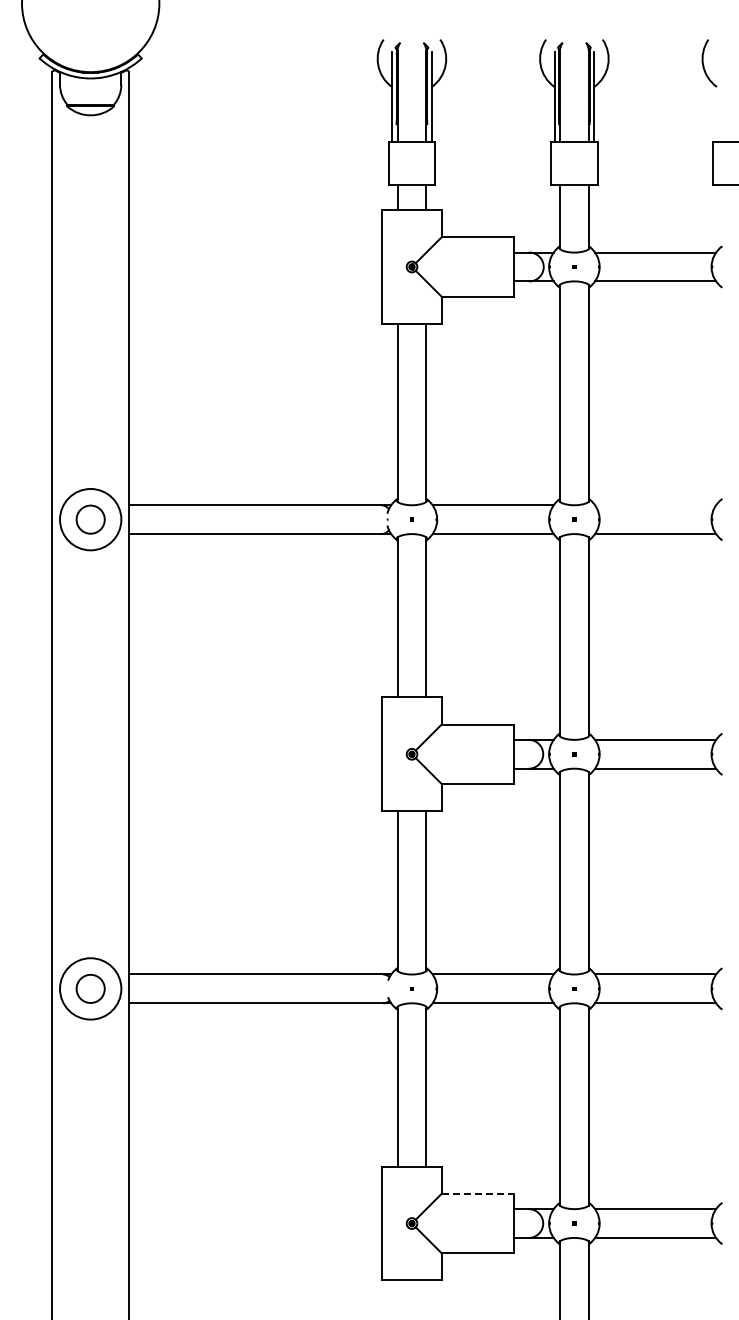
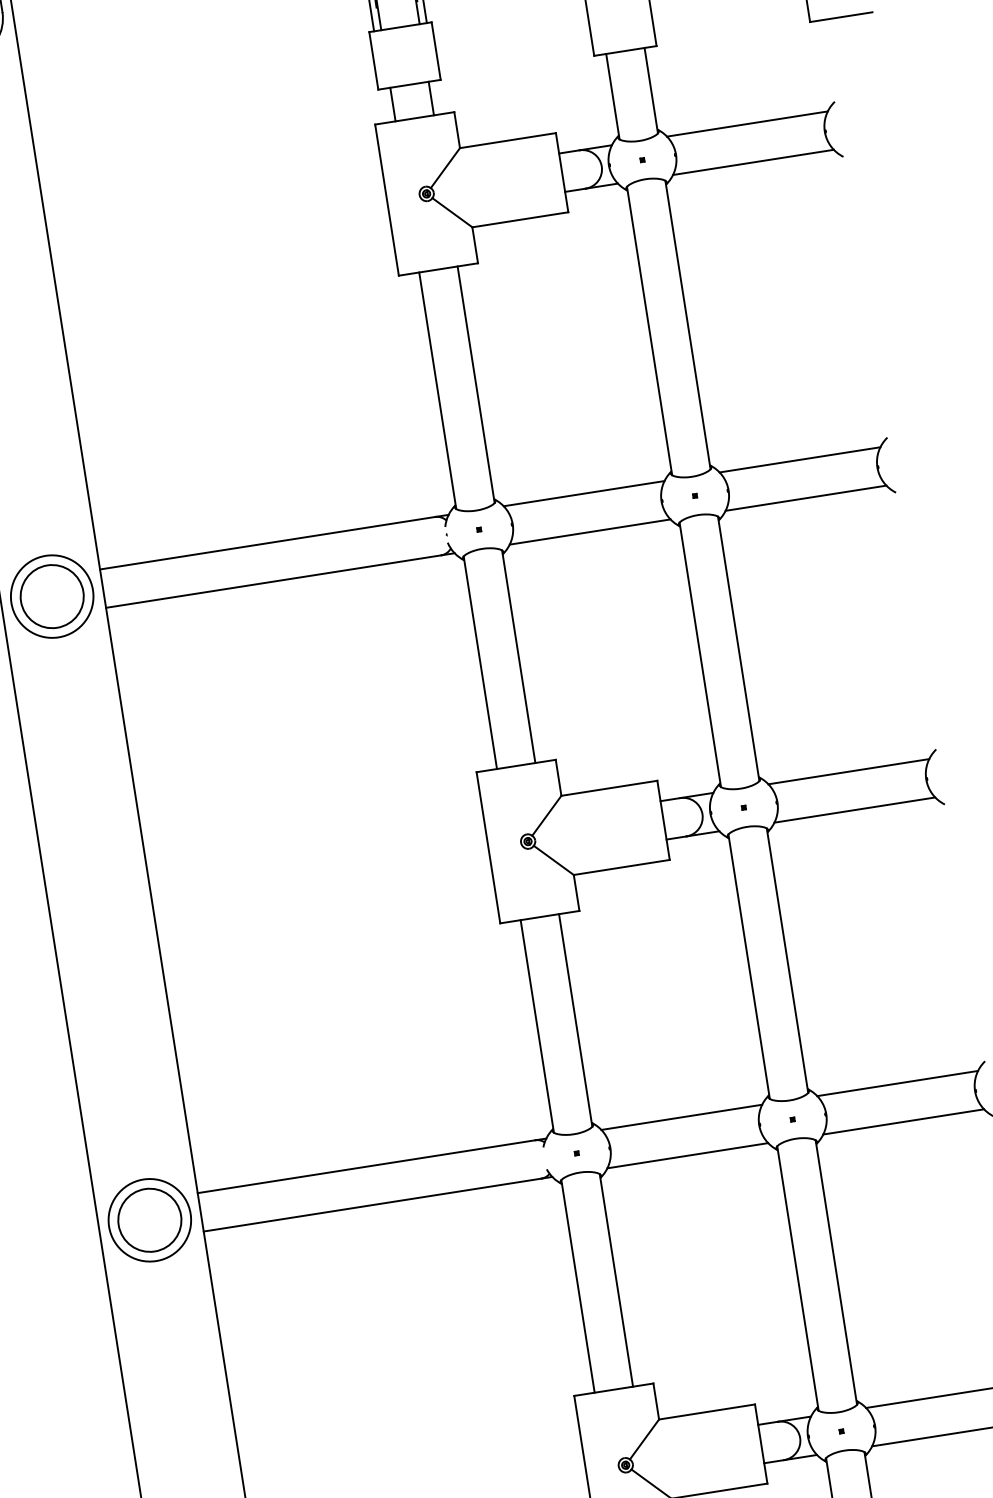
line: (655, 505) -> (799, 460), added
circle: (90, 519) -> (51, 596), size x1.67
circle: (90, 988) -> (149, 1219), size x1.67
line: (478, 1193) -> (707, 1411), dashed -> solid

